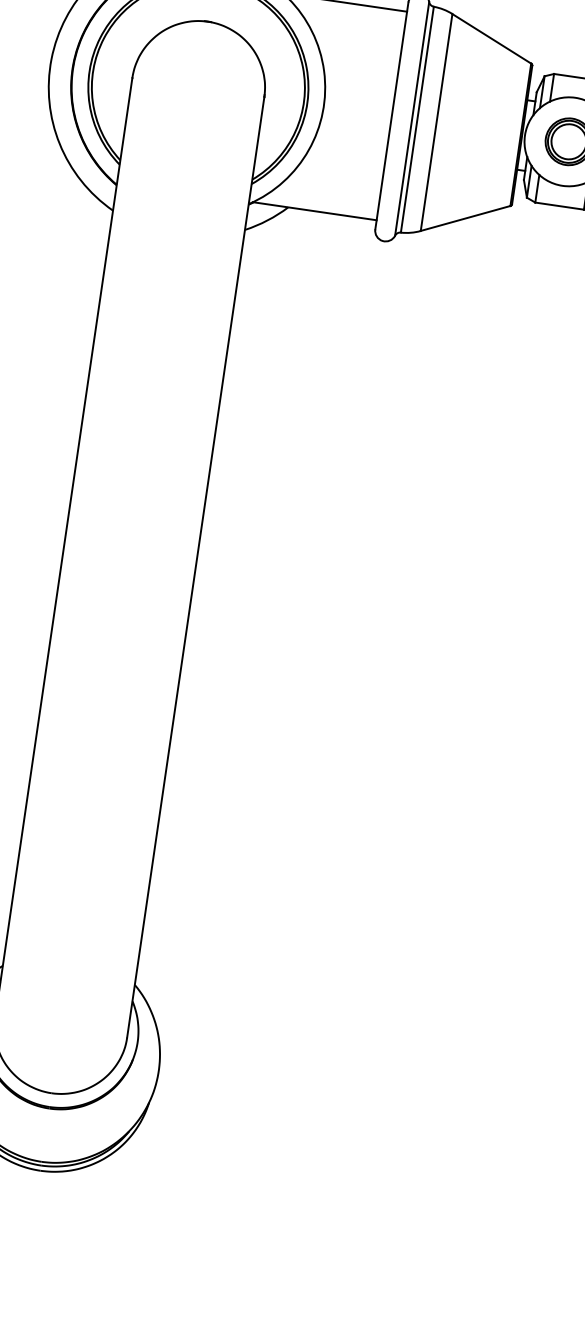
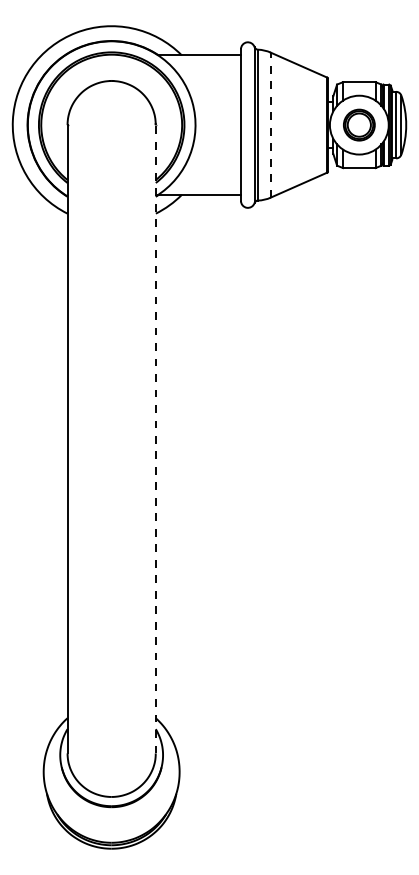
line: (436, 121) -> (270, 124), solid -> dashed
line: (195, 566) -> (155, 438), solid -> dashed

